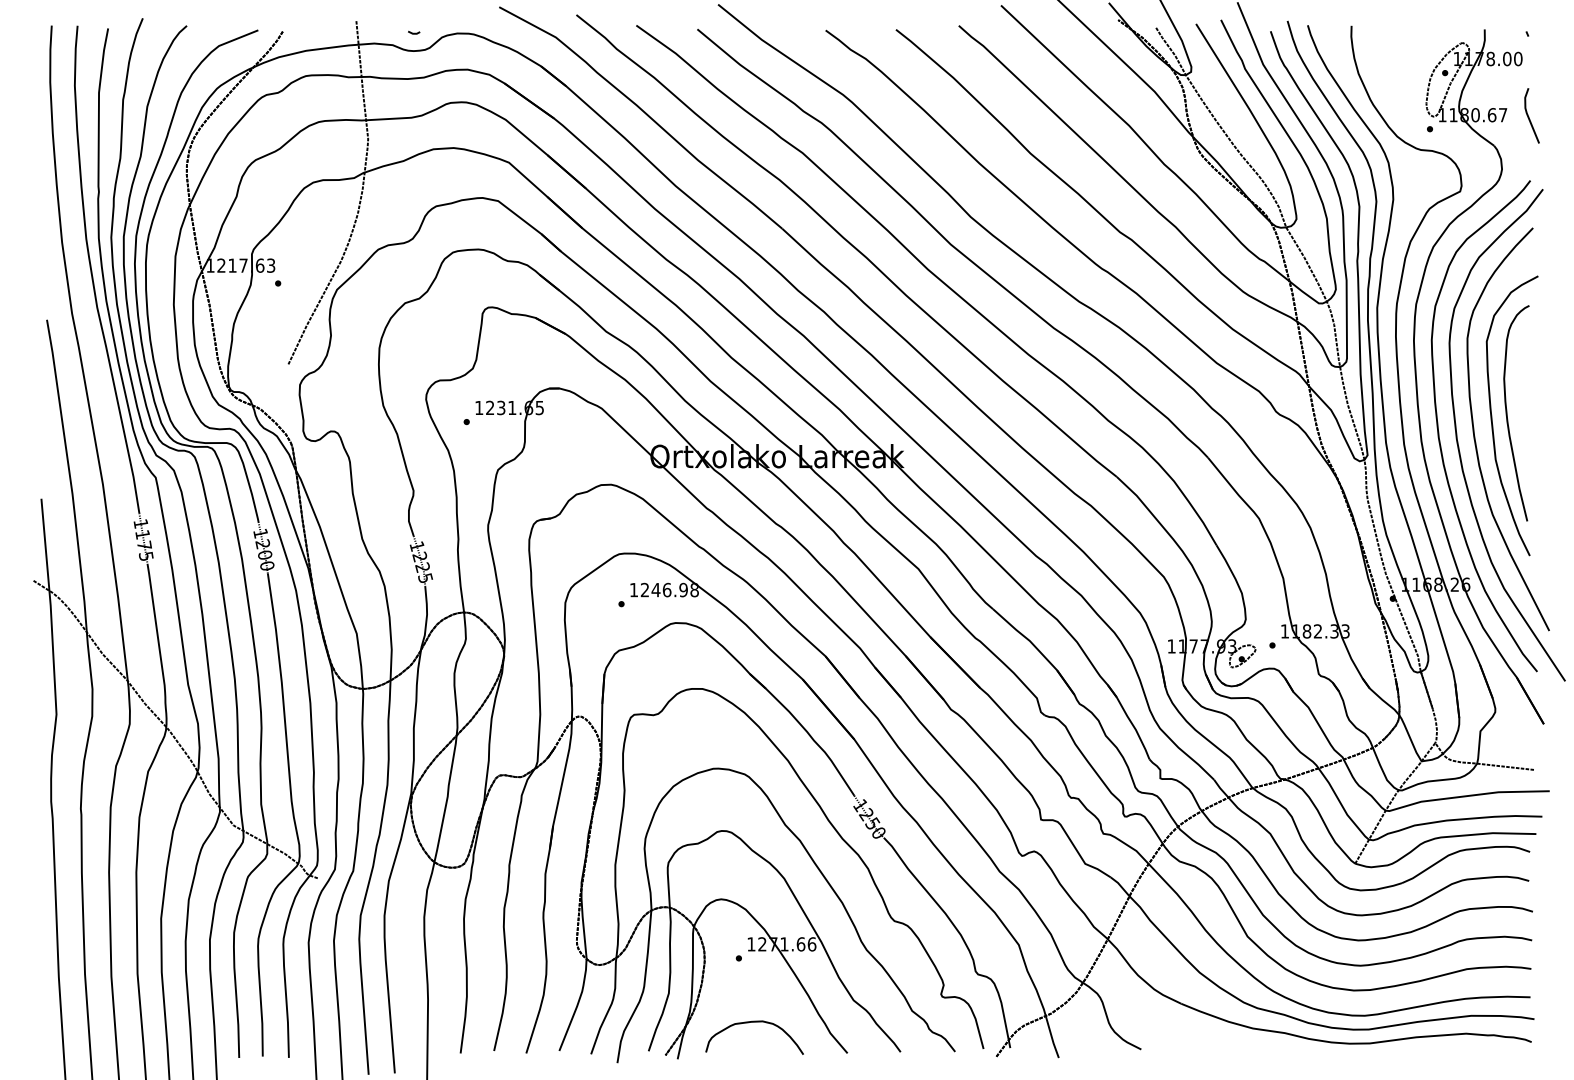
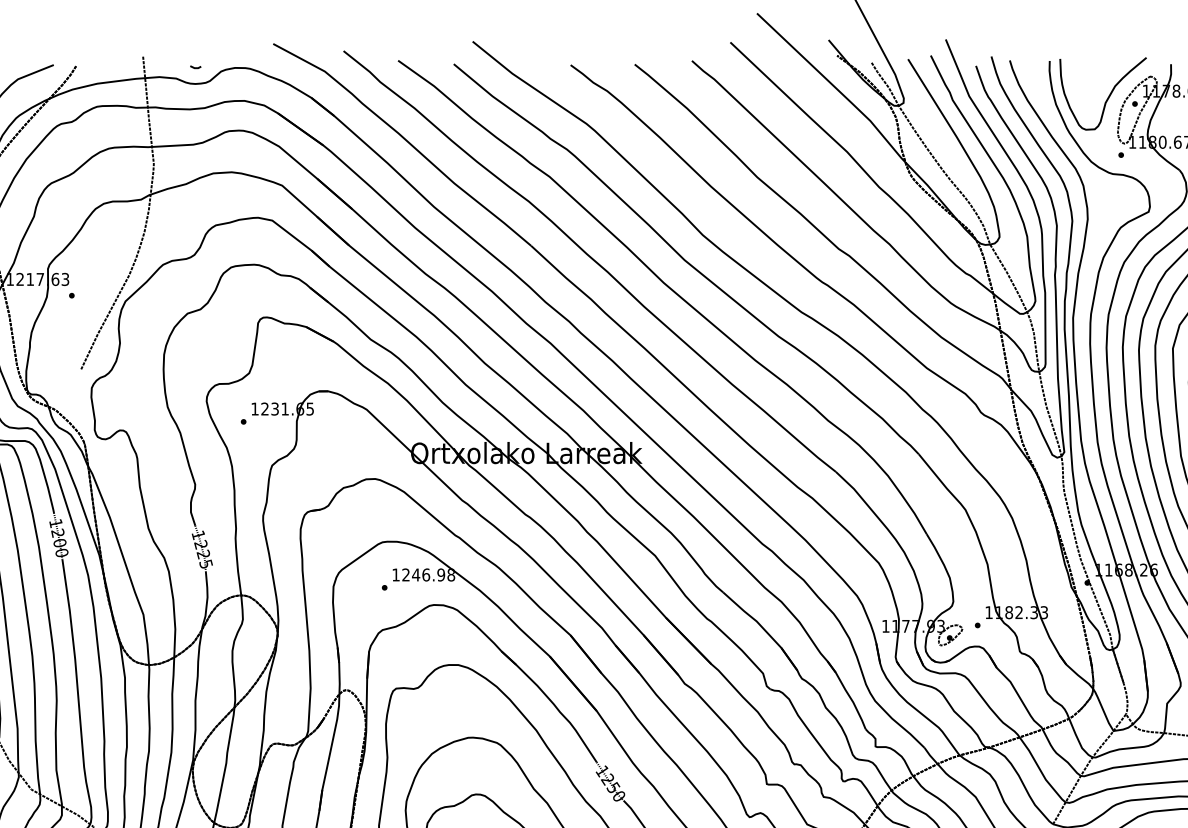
curve: (1416, 63) -> (1108, 95), added

